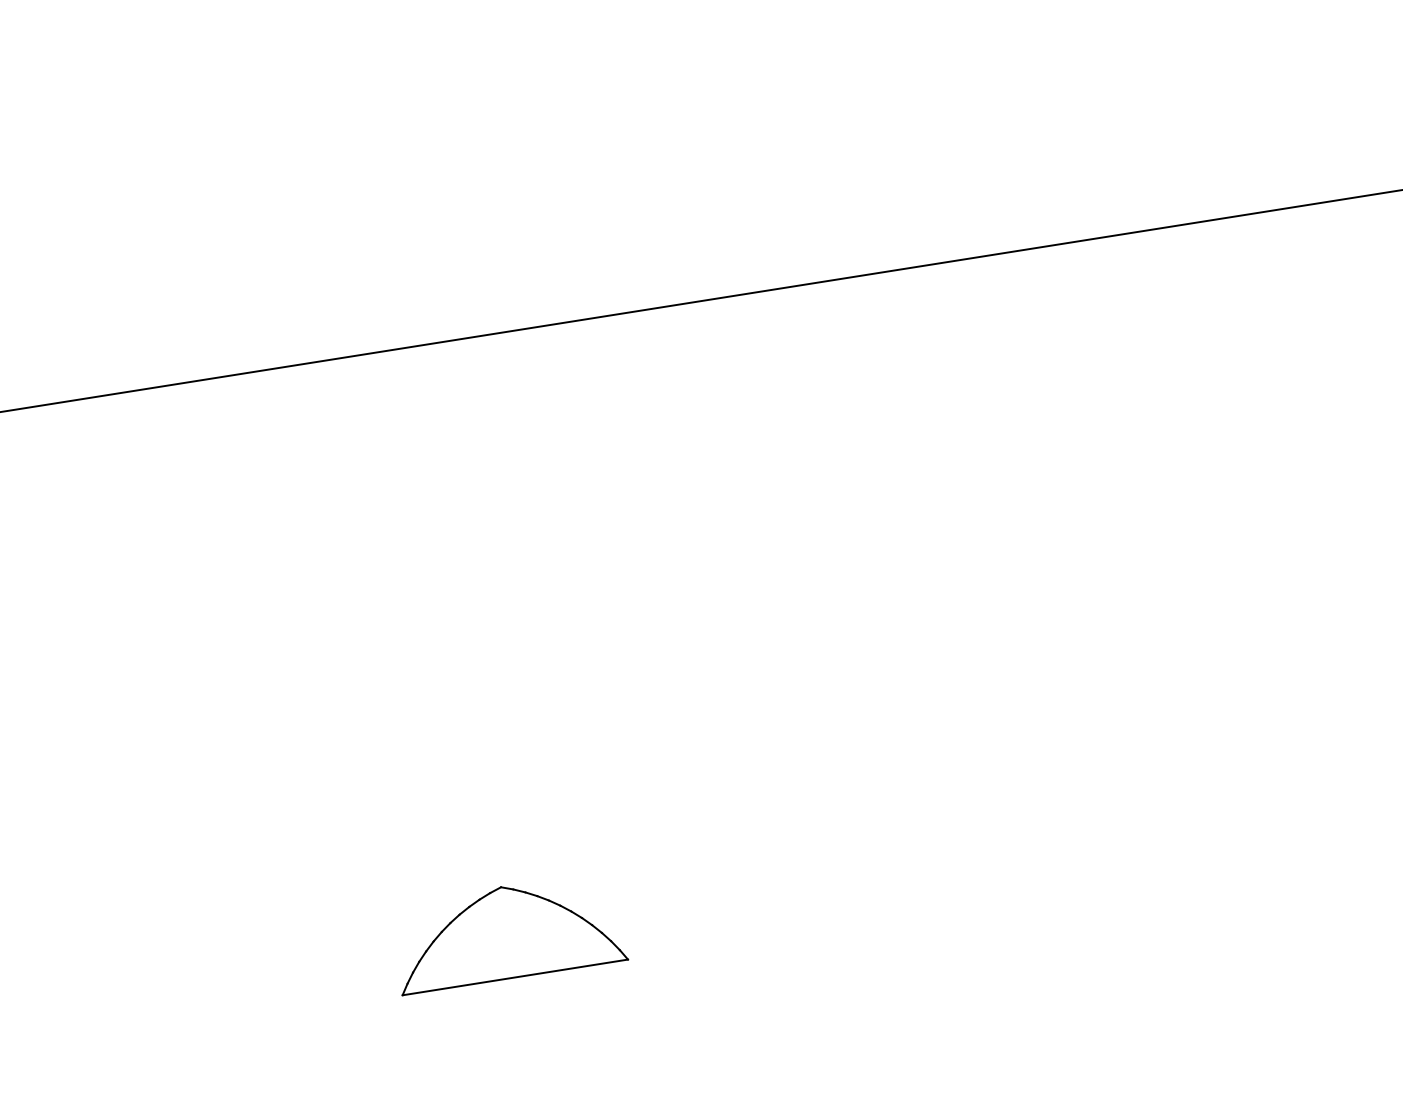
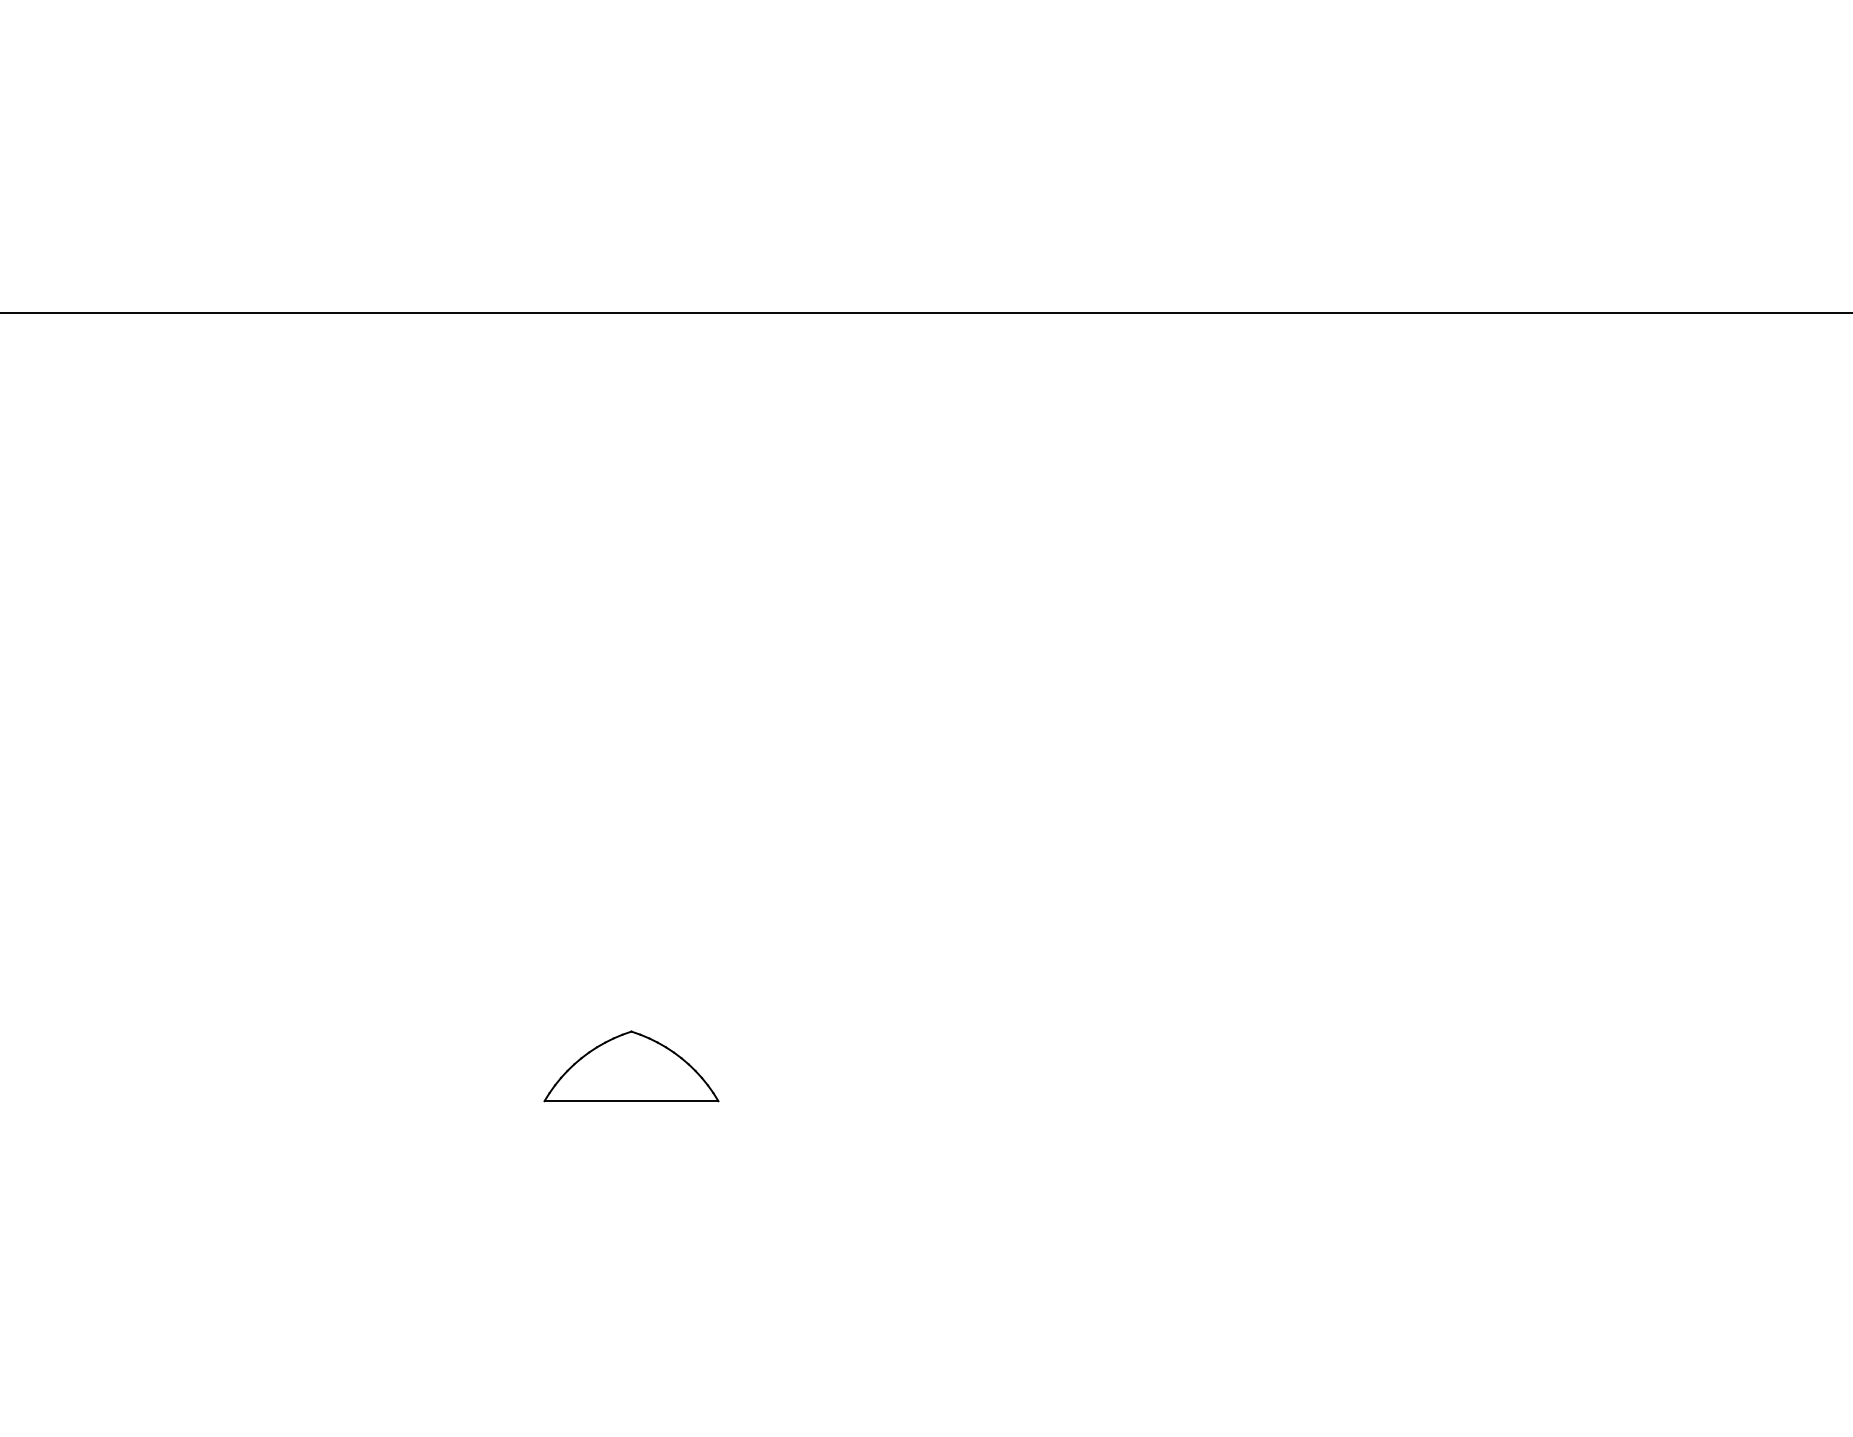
part: (508, 932) -> (631, 1066), size x0.6

